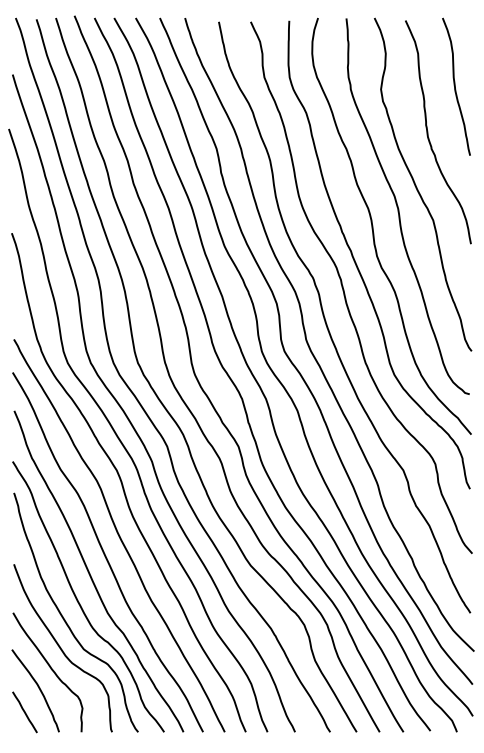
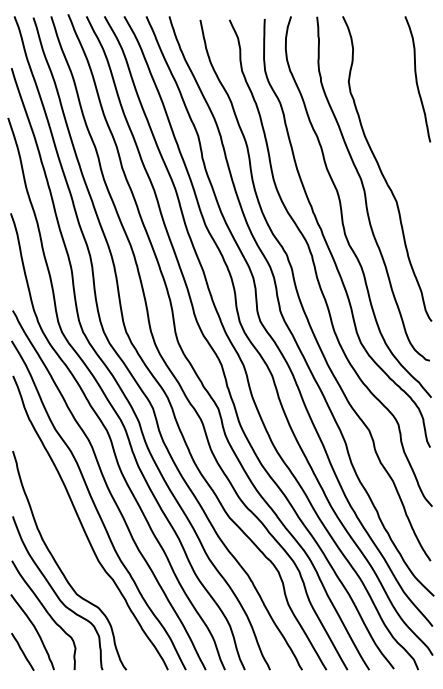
curve: (428, 132) -> (392, 121), removed
curve: (79, 601) -> (72, 550), removed

